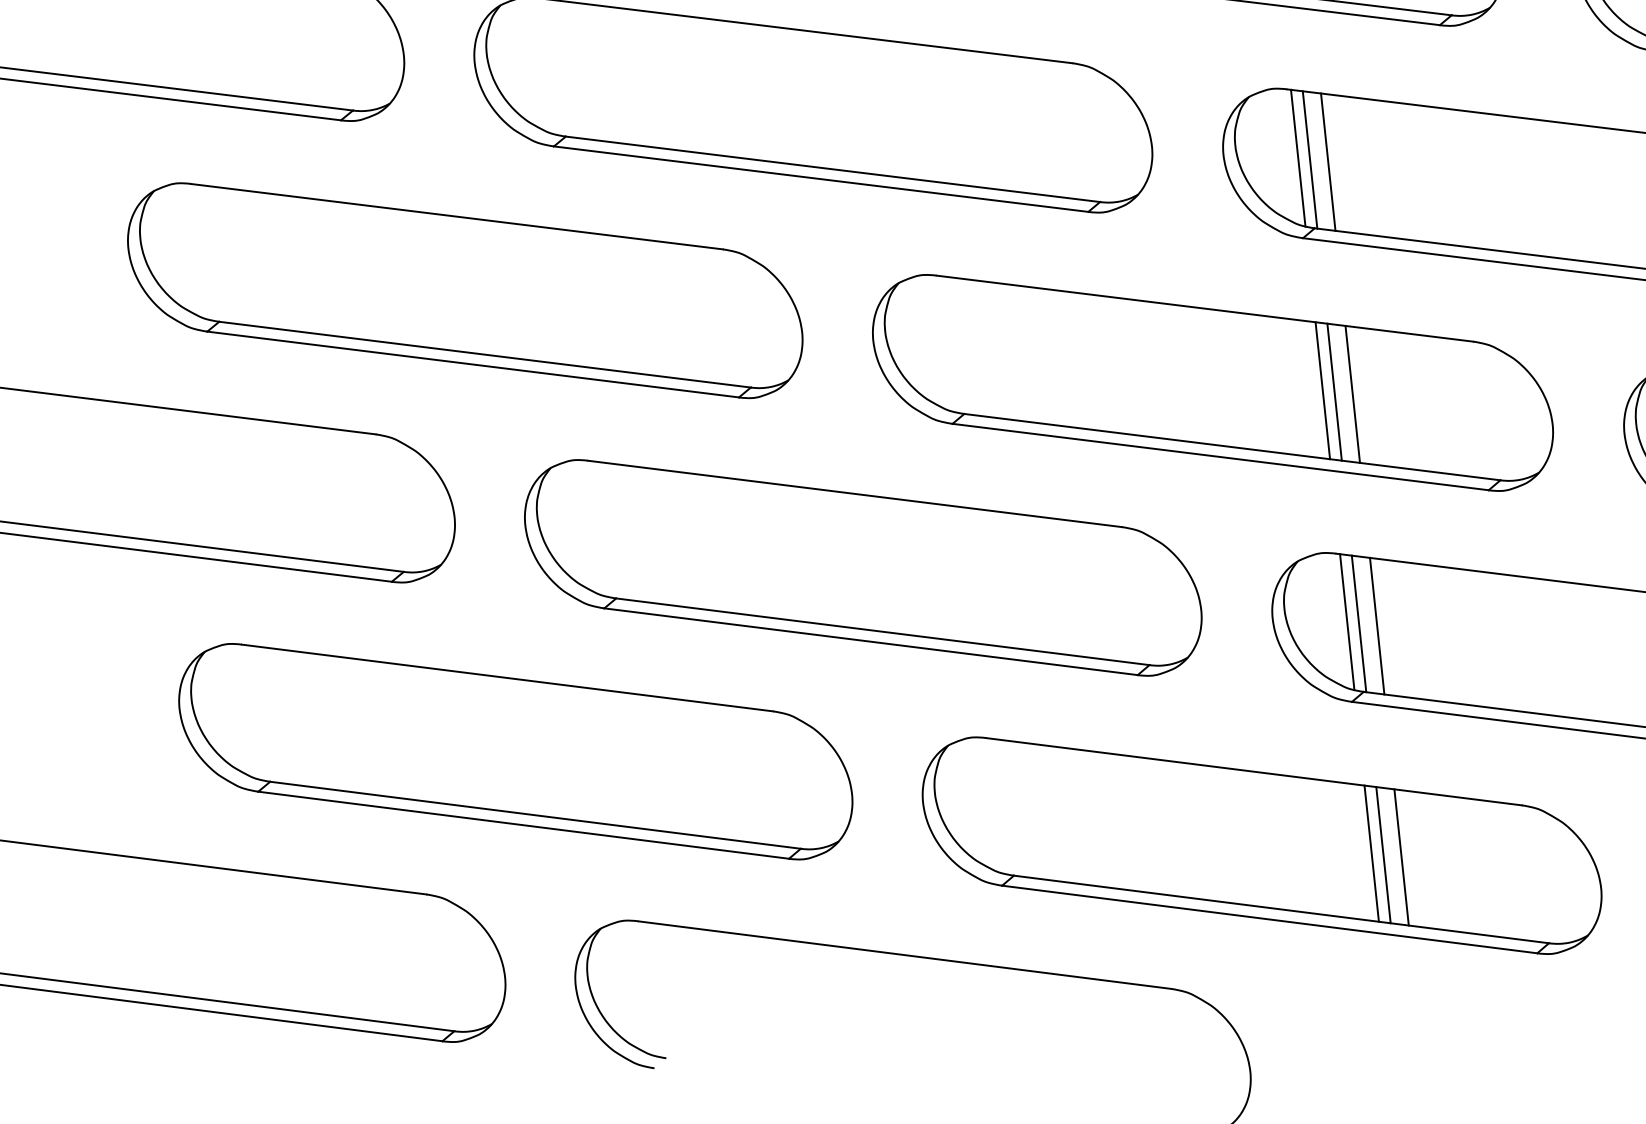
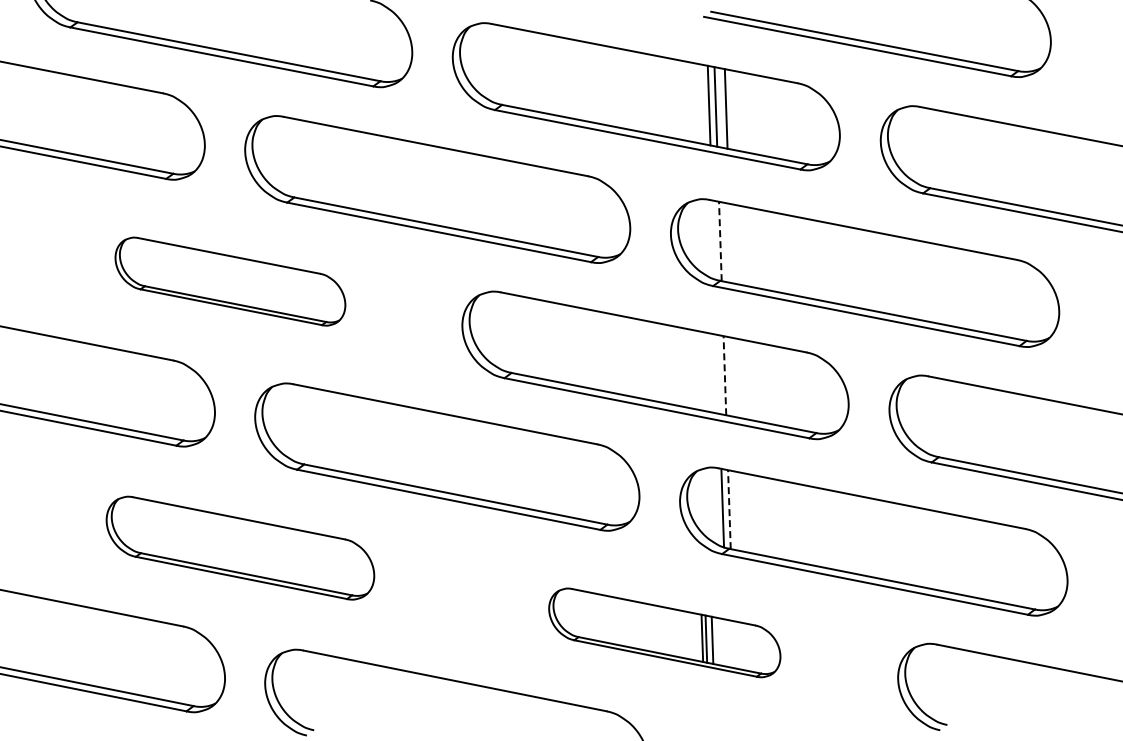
line: (1297, 157) -> (713, 239), removed
line: (1310, 159) -> (720, 241), solid -> dashed
line: (1327, 162) -> (730, 243), removed
part: (465, 290) -> (230, 281), size x0.6
line: (1321, 389) -> (717, 373), removed
line: (1333, 391) -> (724, 375), solid -> dashed
line: (1351, 394) -> (734, 377), removed
line: (1359, 623) -> (729, 509), solid -> dashed
line: (1376, 625) -> (739, 511), removed
part: (515, 750) -> (240, 547), size x0.7
part: (1261, 845) -> (664, 632), size x0.6

